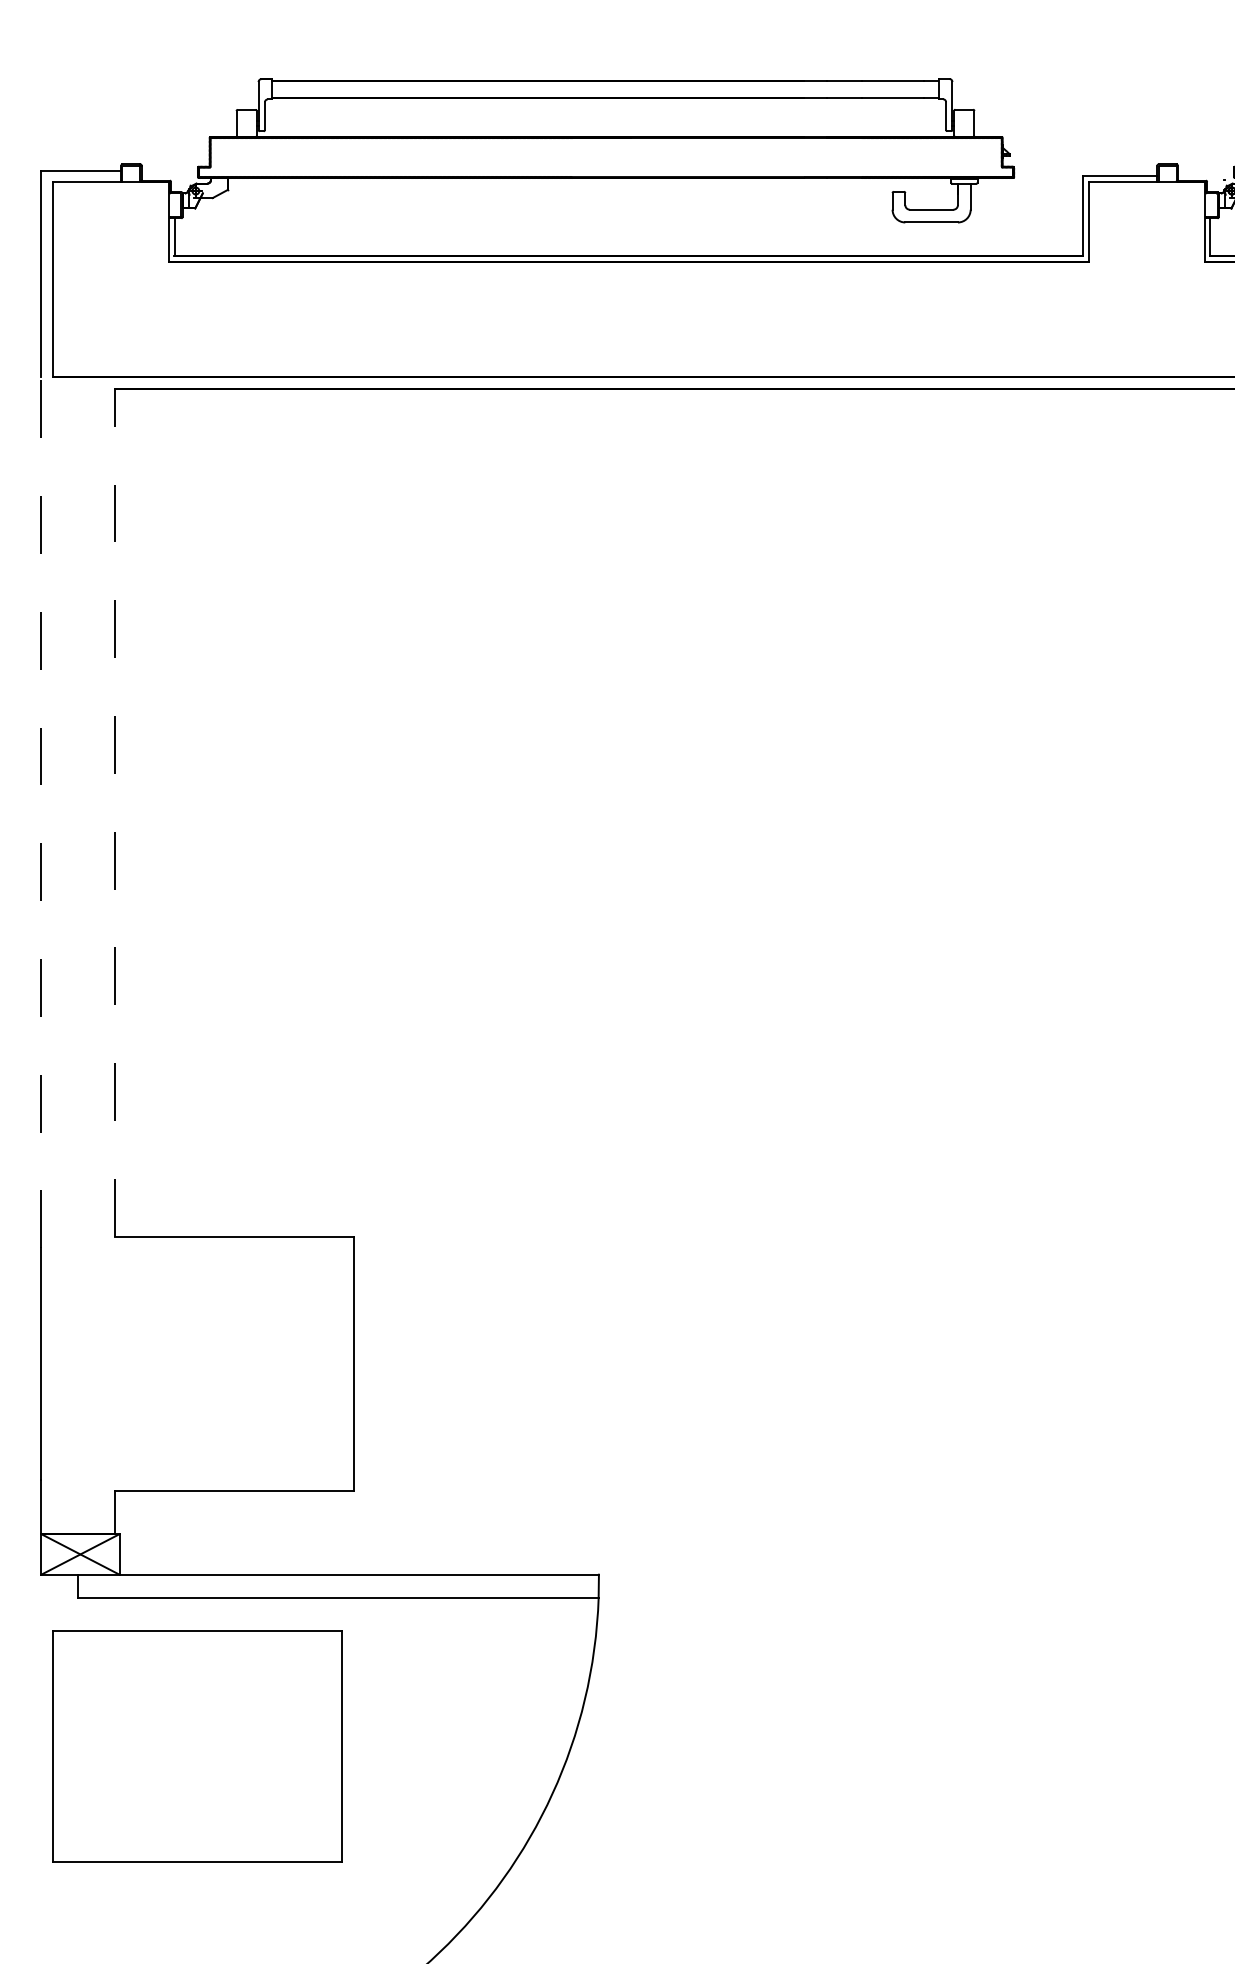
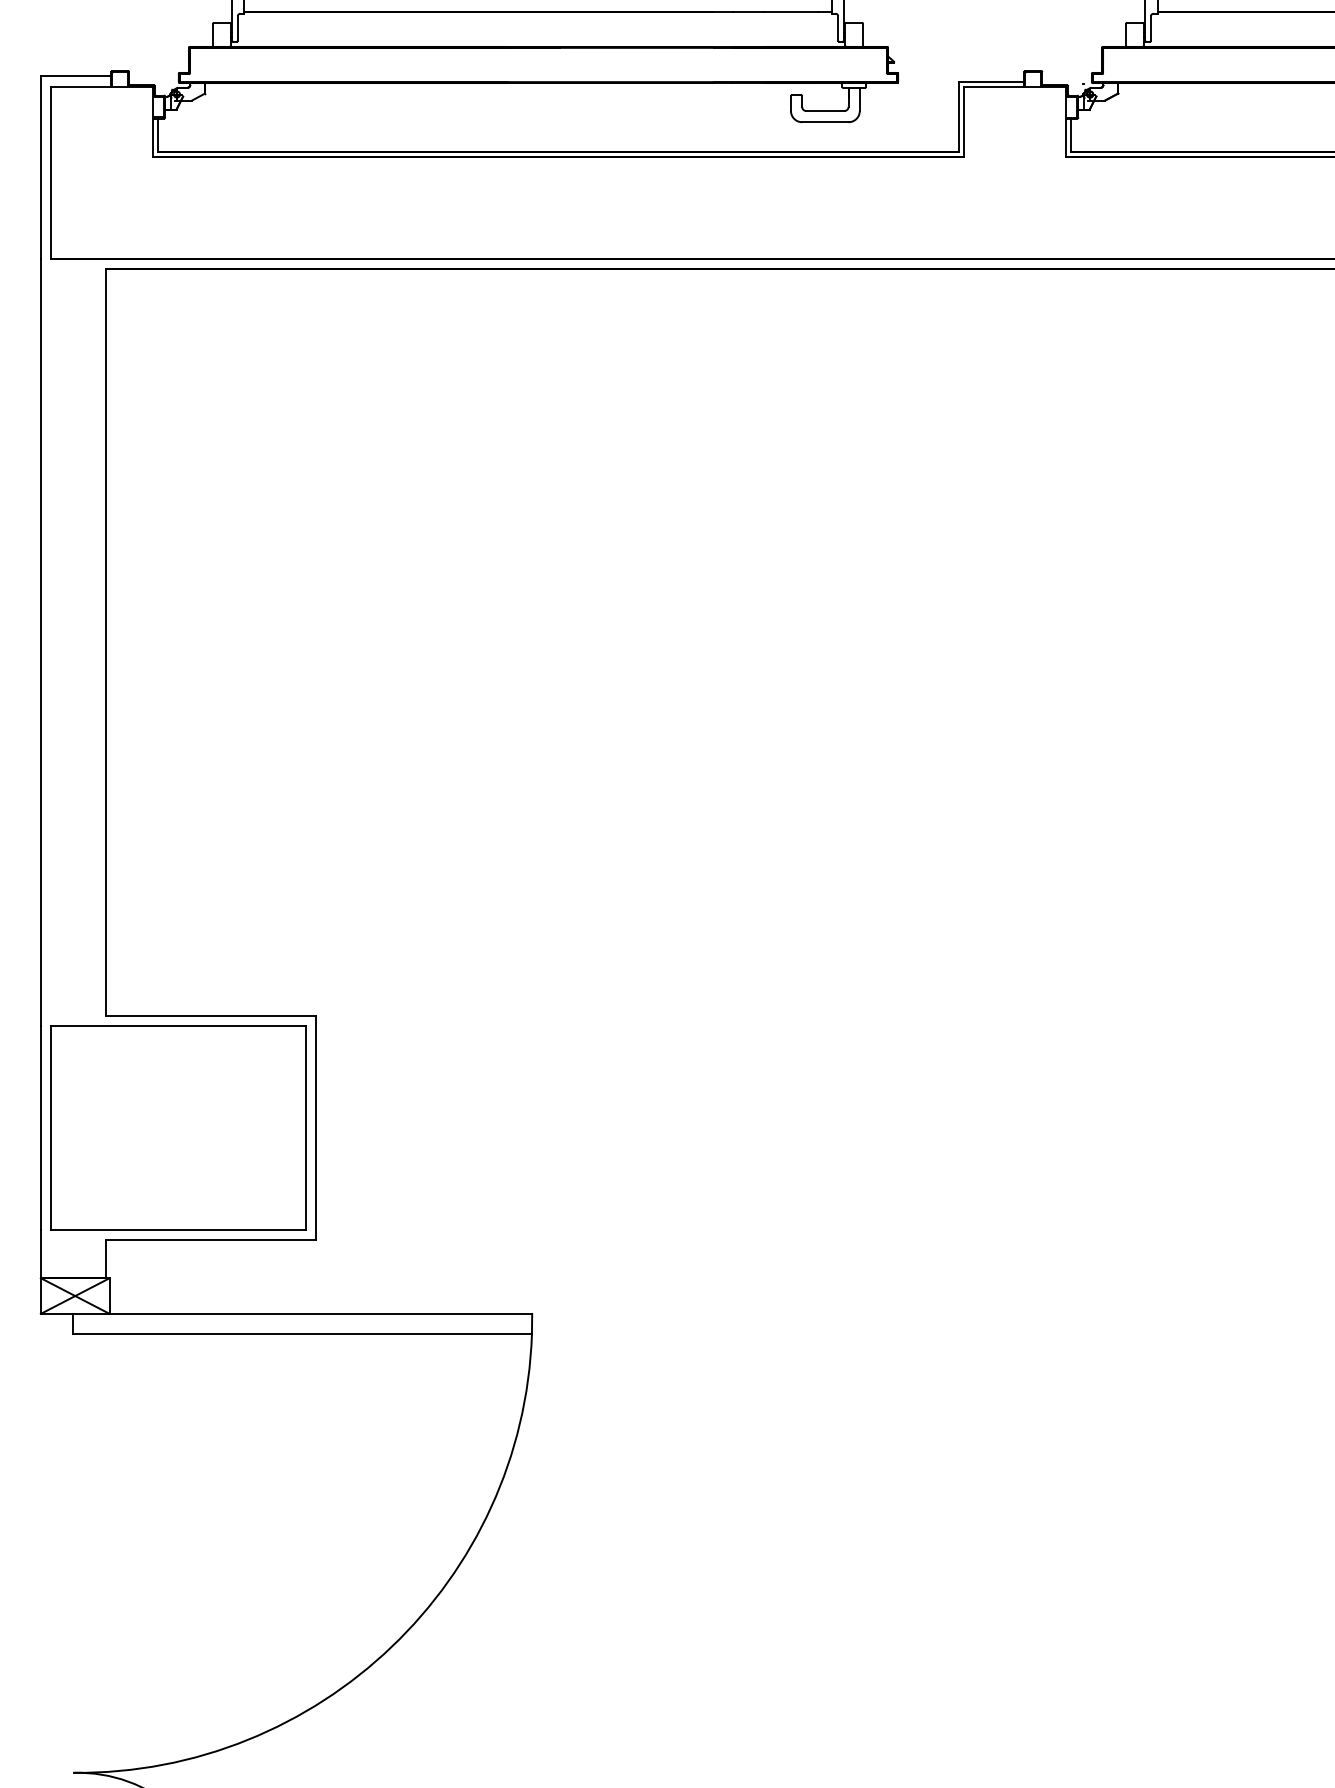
line: (41, 812) -> (40, 642), dashed -> solid
line: (114, 812) -> (105, 642), dashed -> solid
part: (197, 1745) -> (178, 1127), moved

